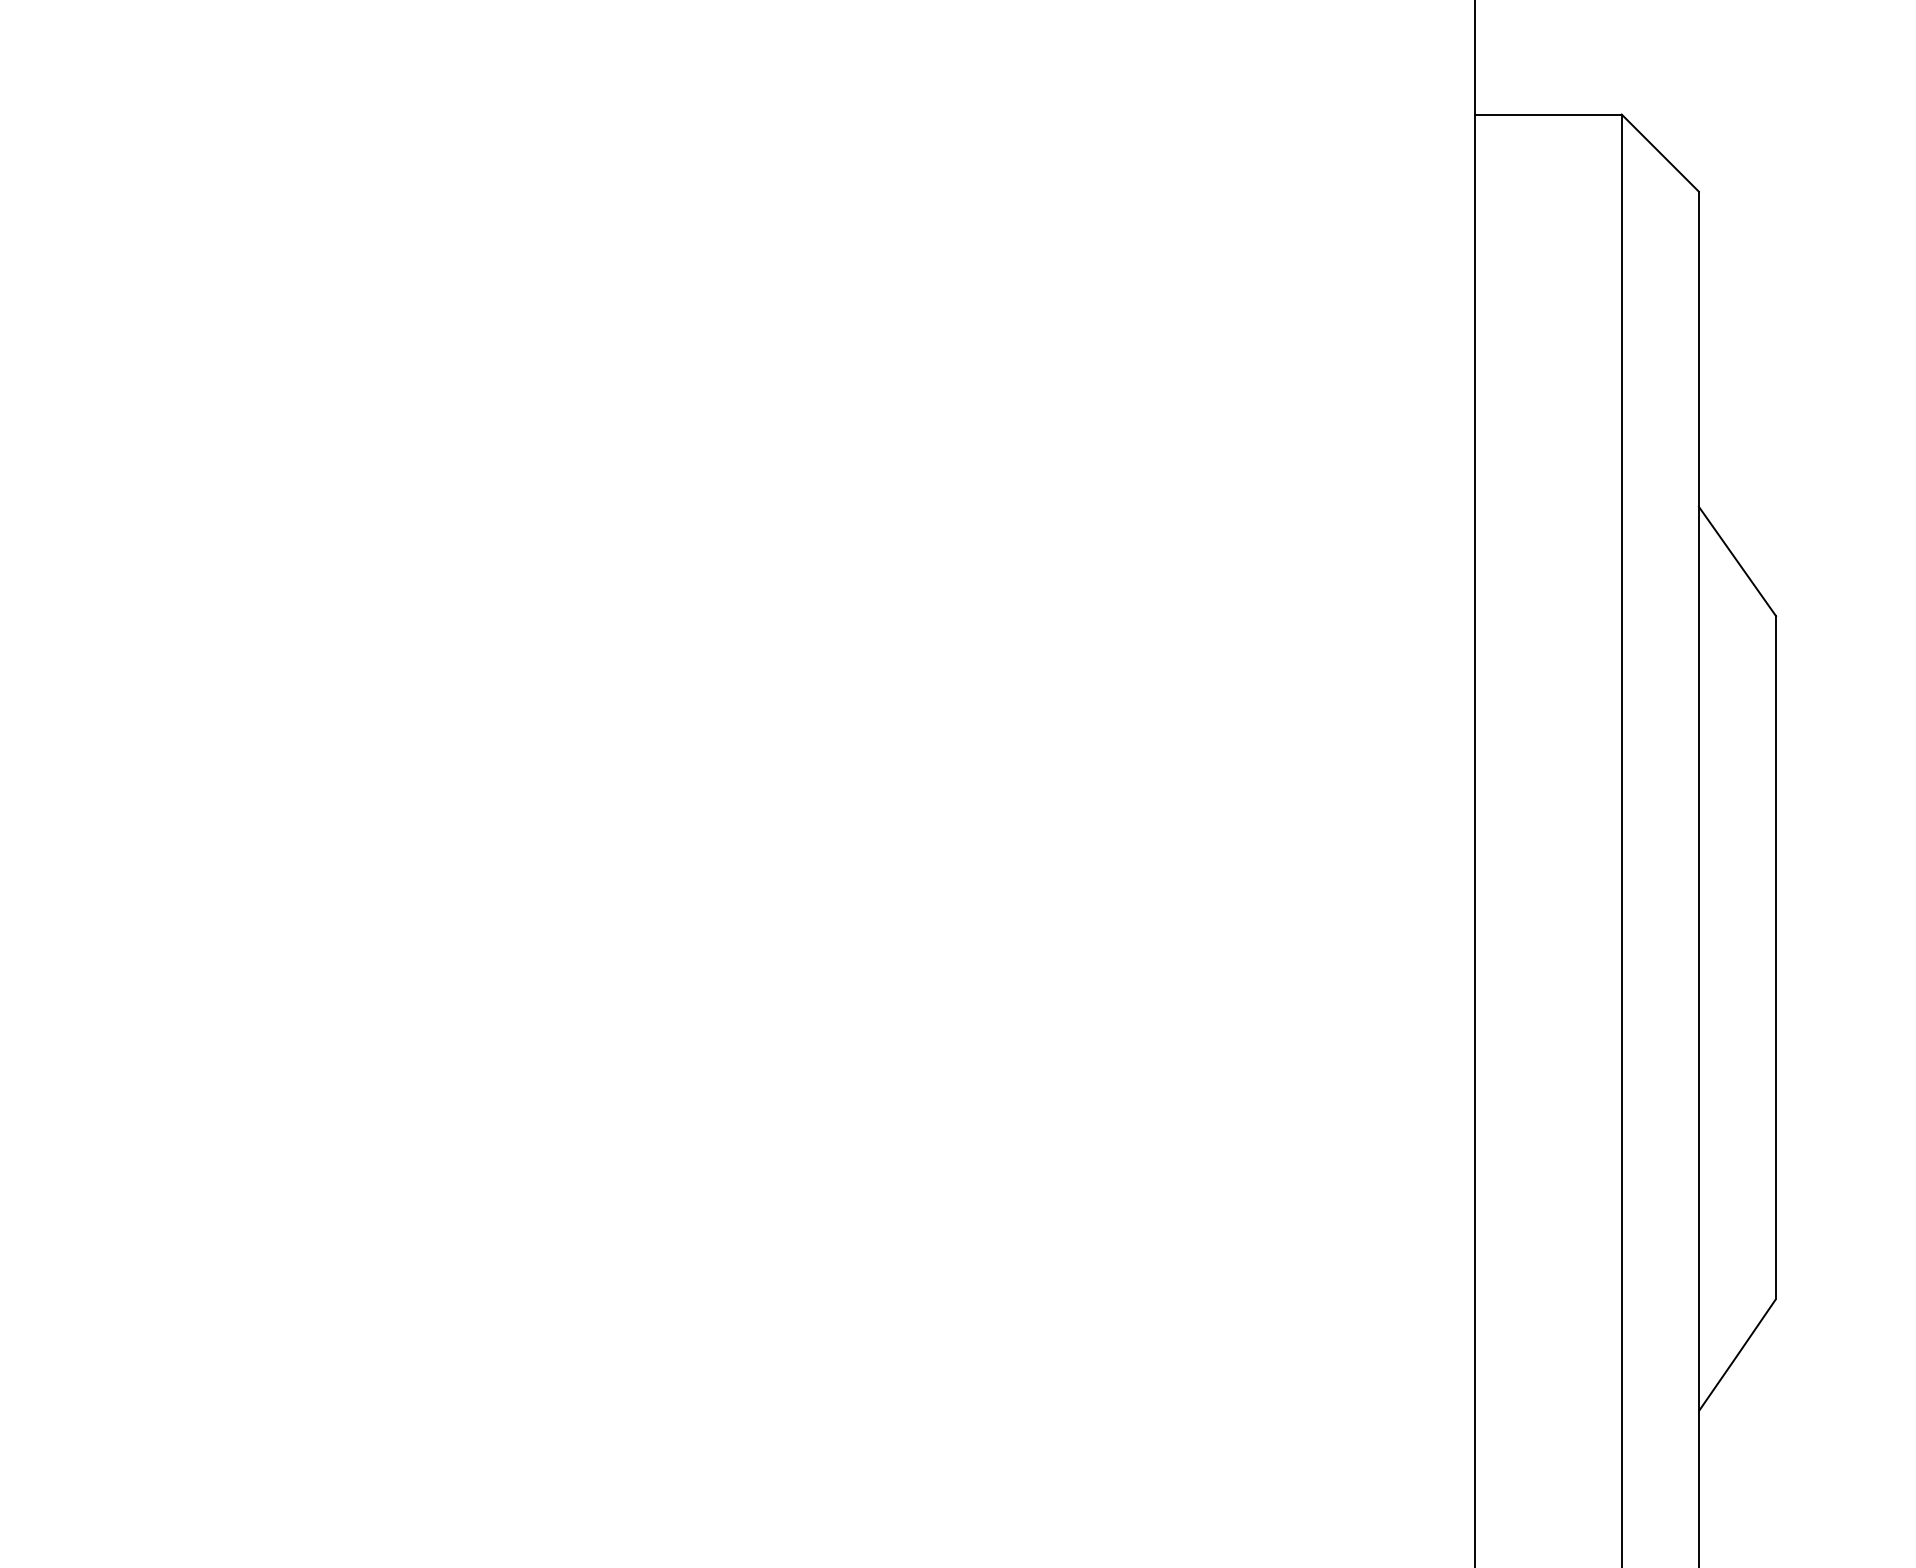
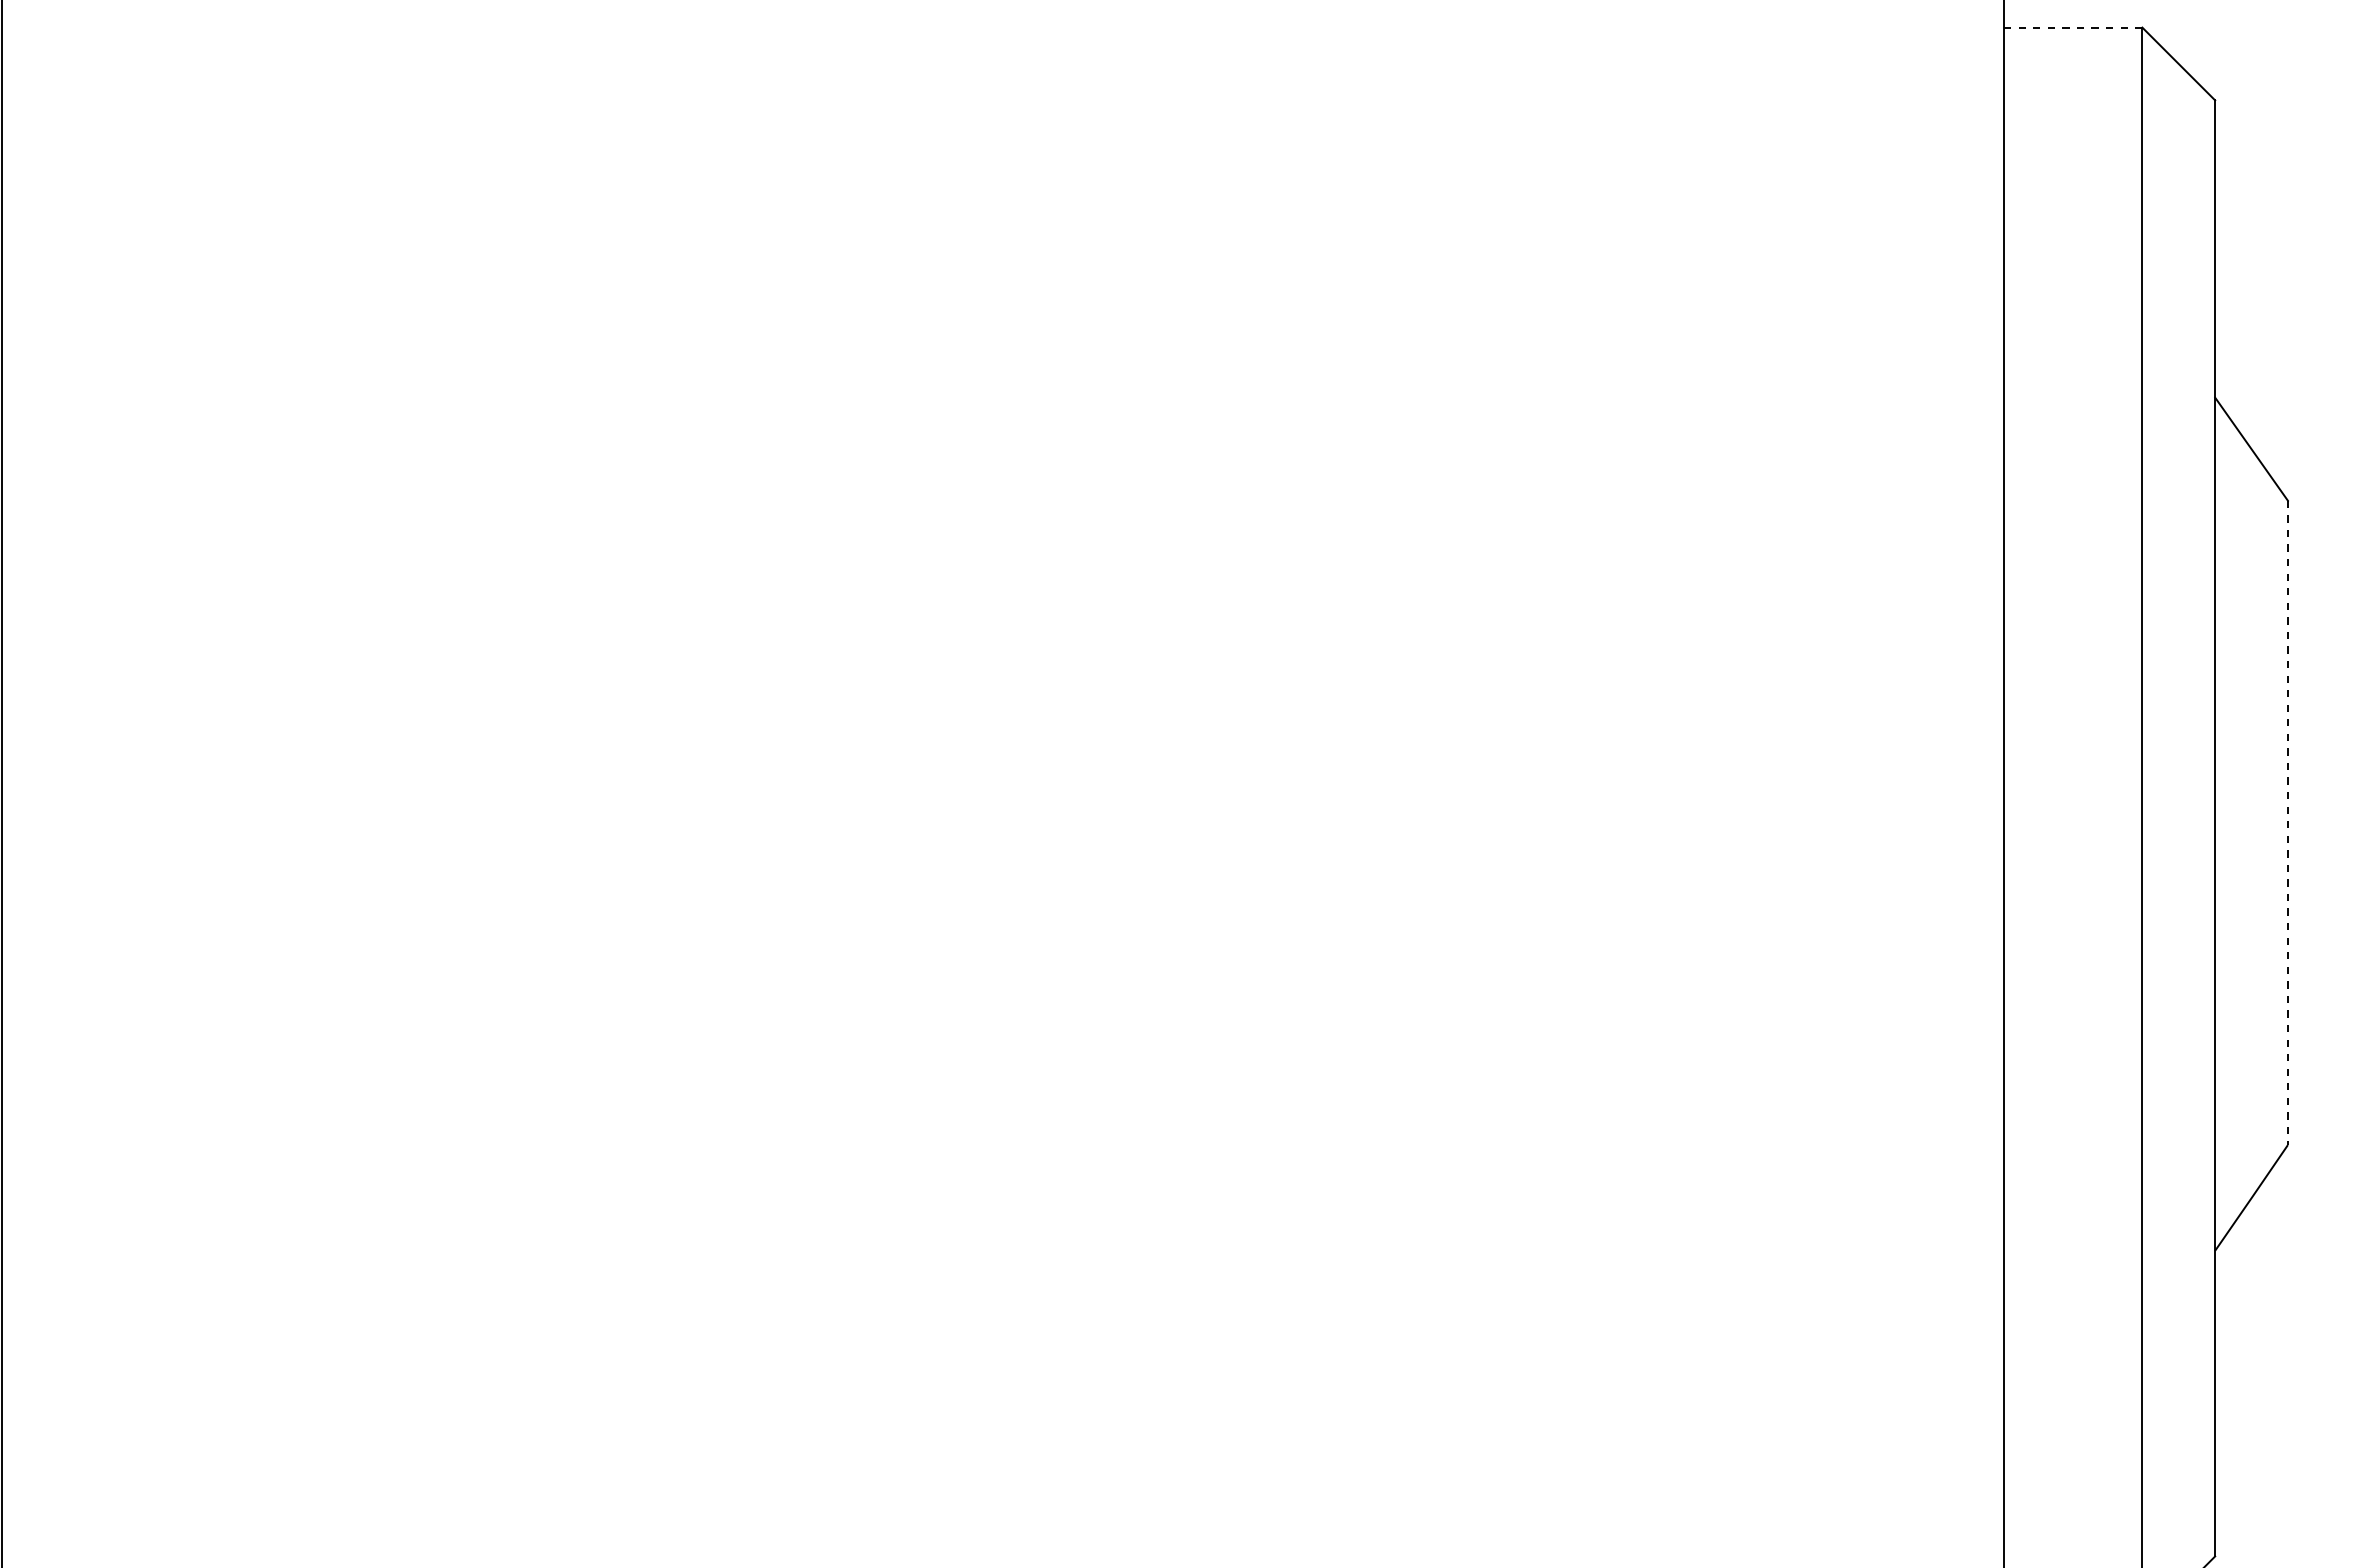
line: (1548, 114) -> (2073, 27), solid -> dashed
line: (1775, 958) -> (2287, 823), solid -> dashed

